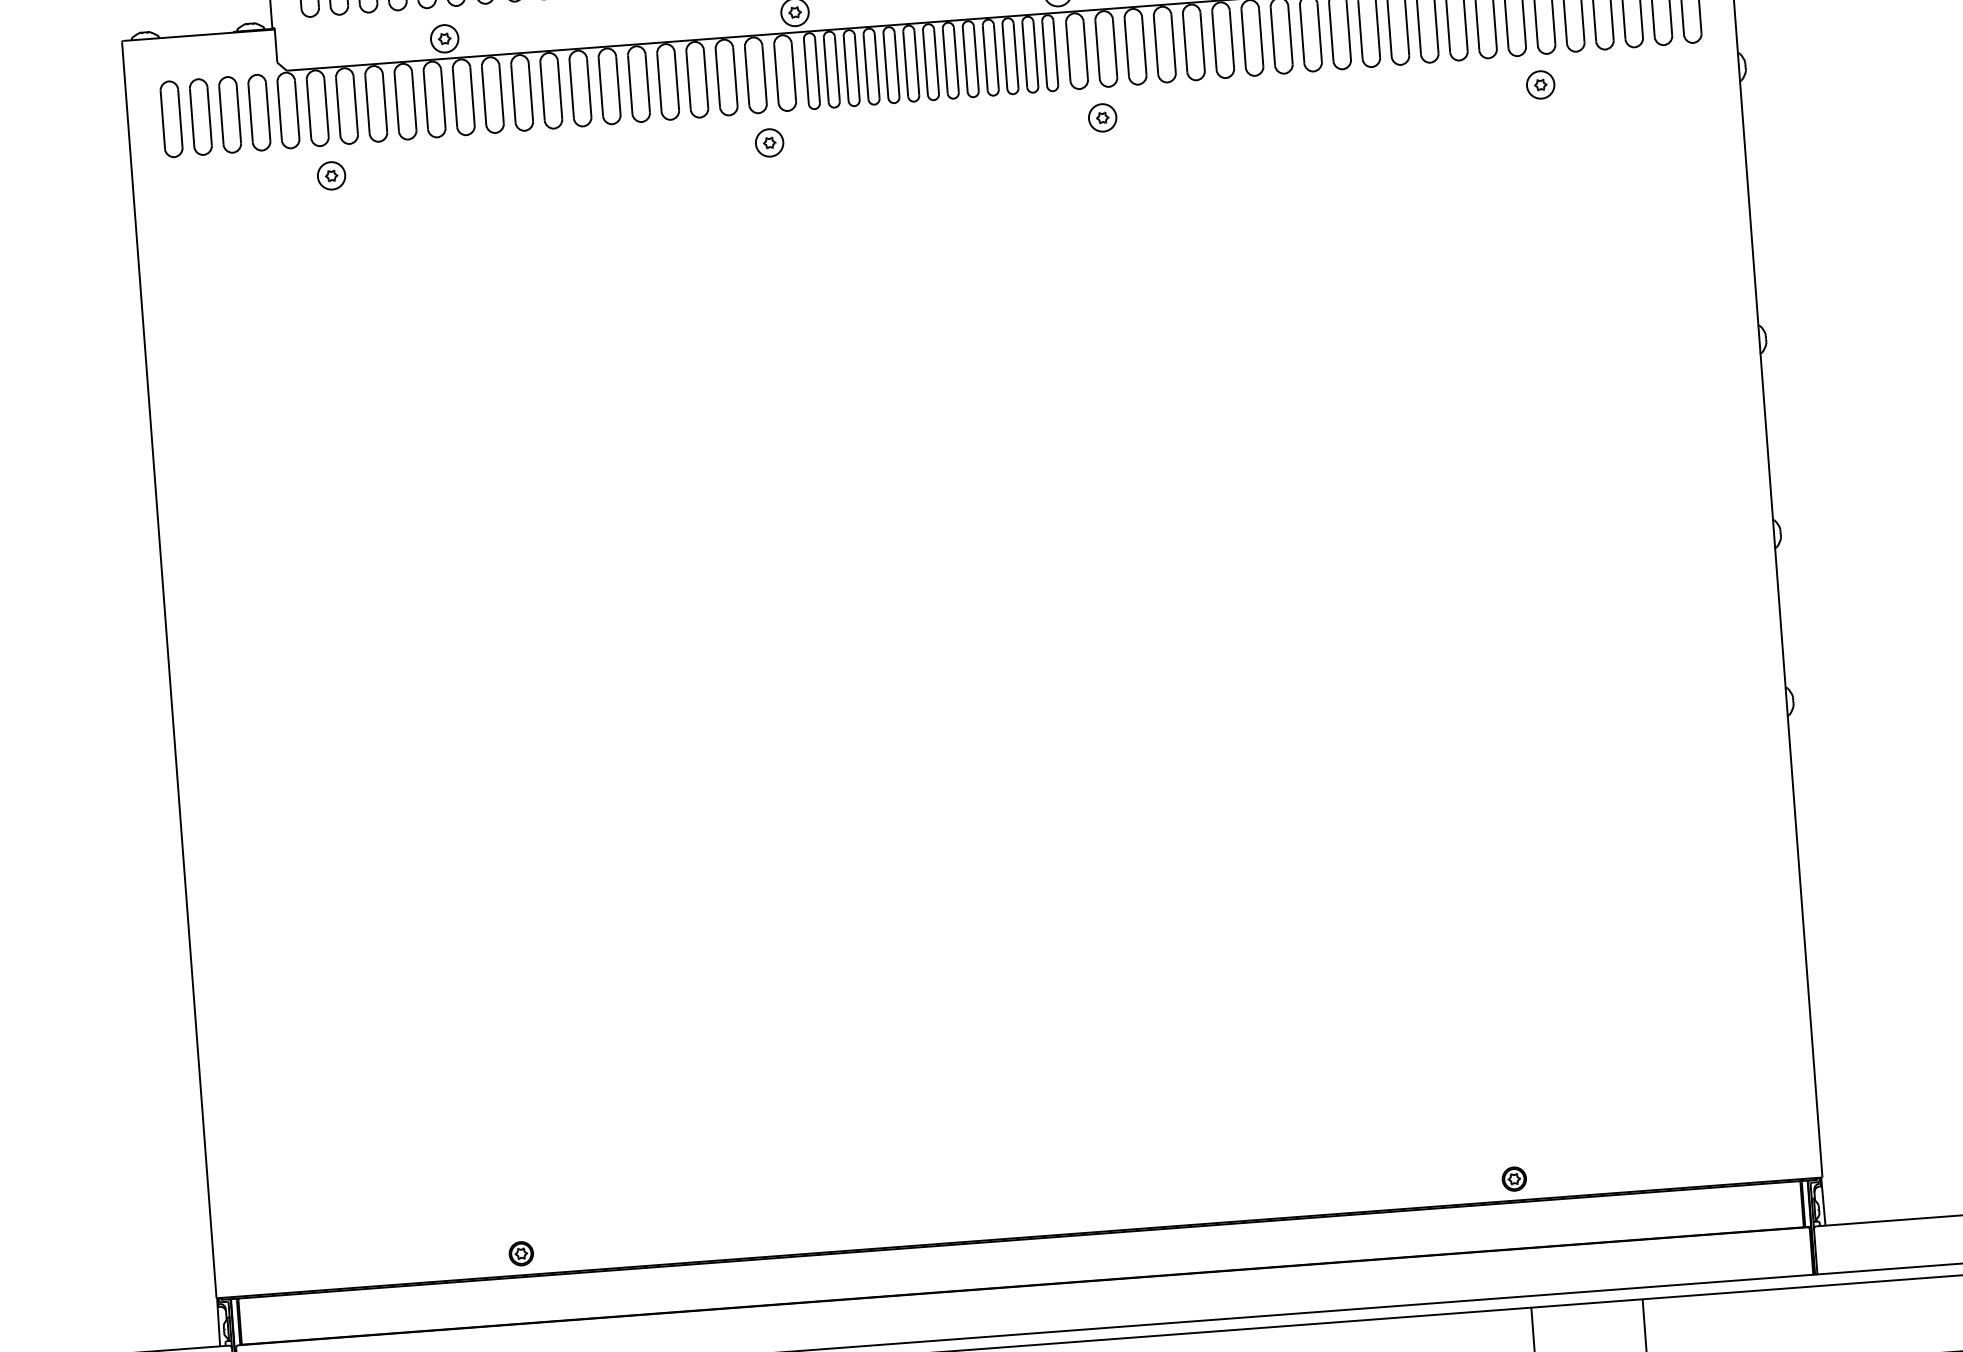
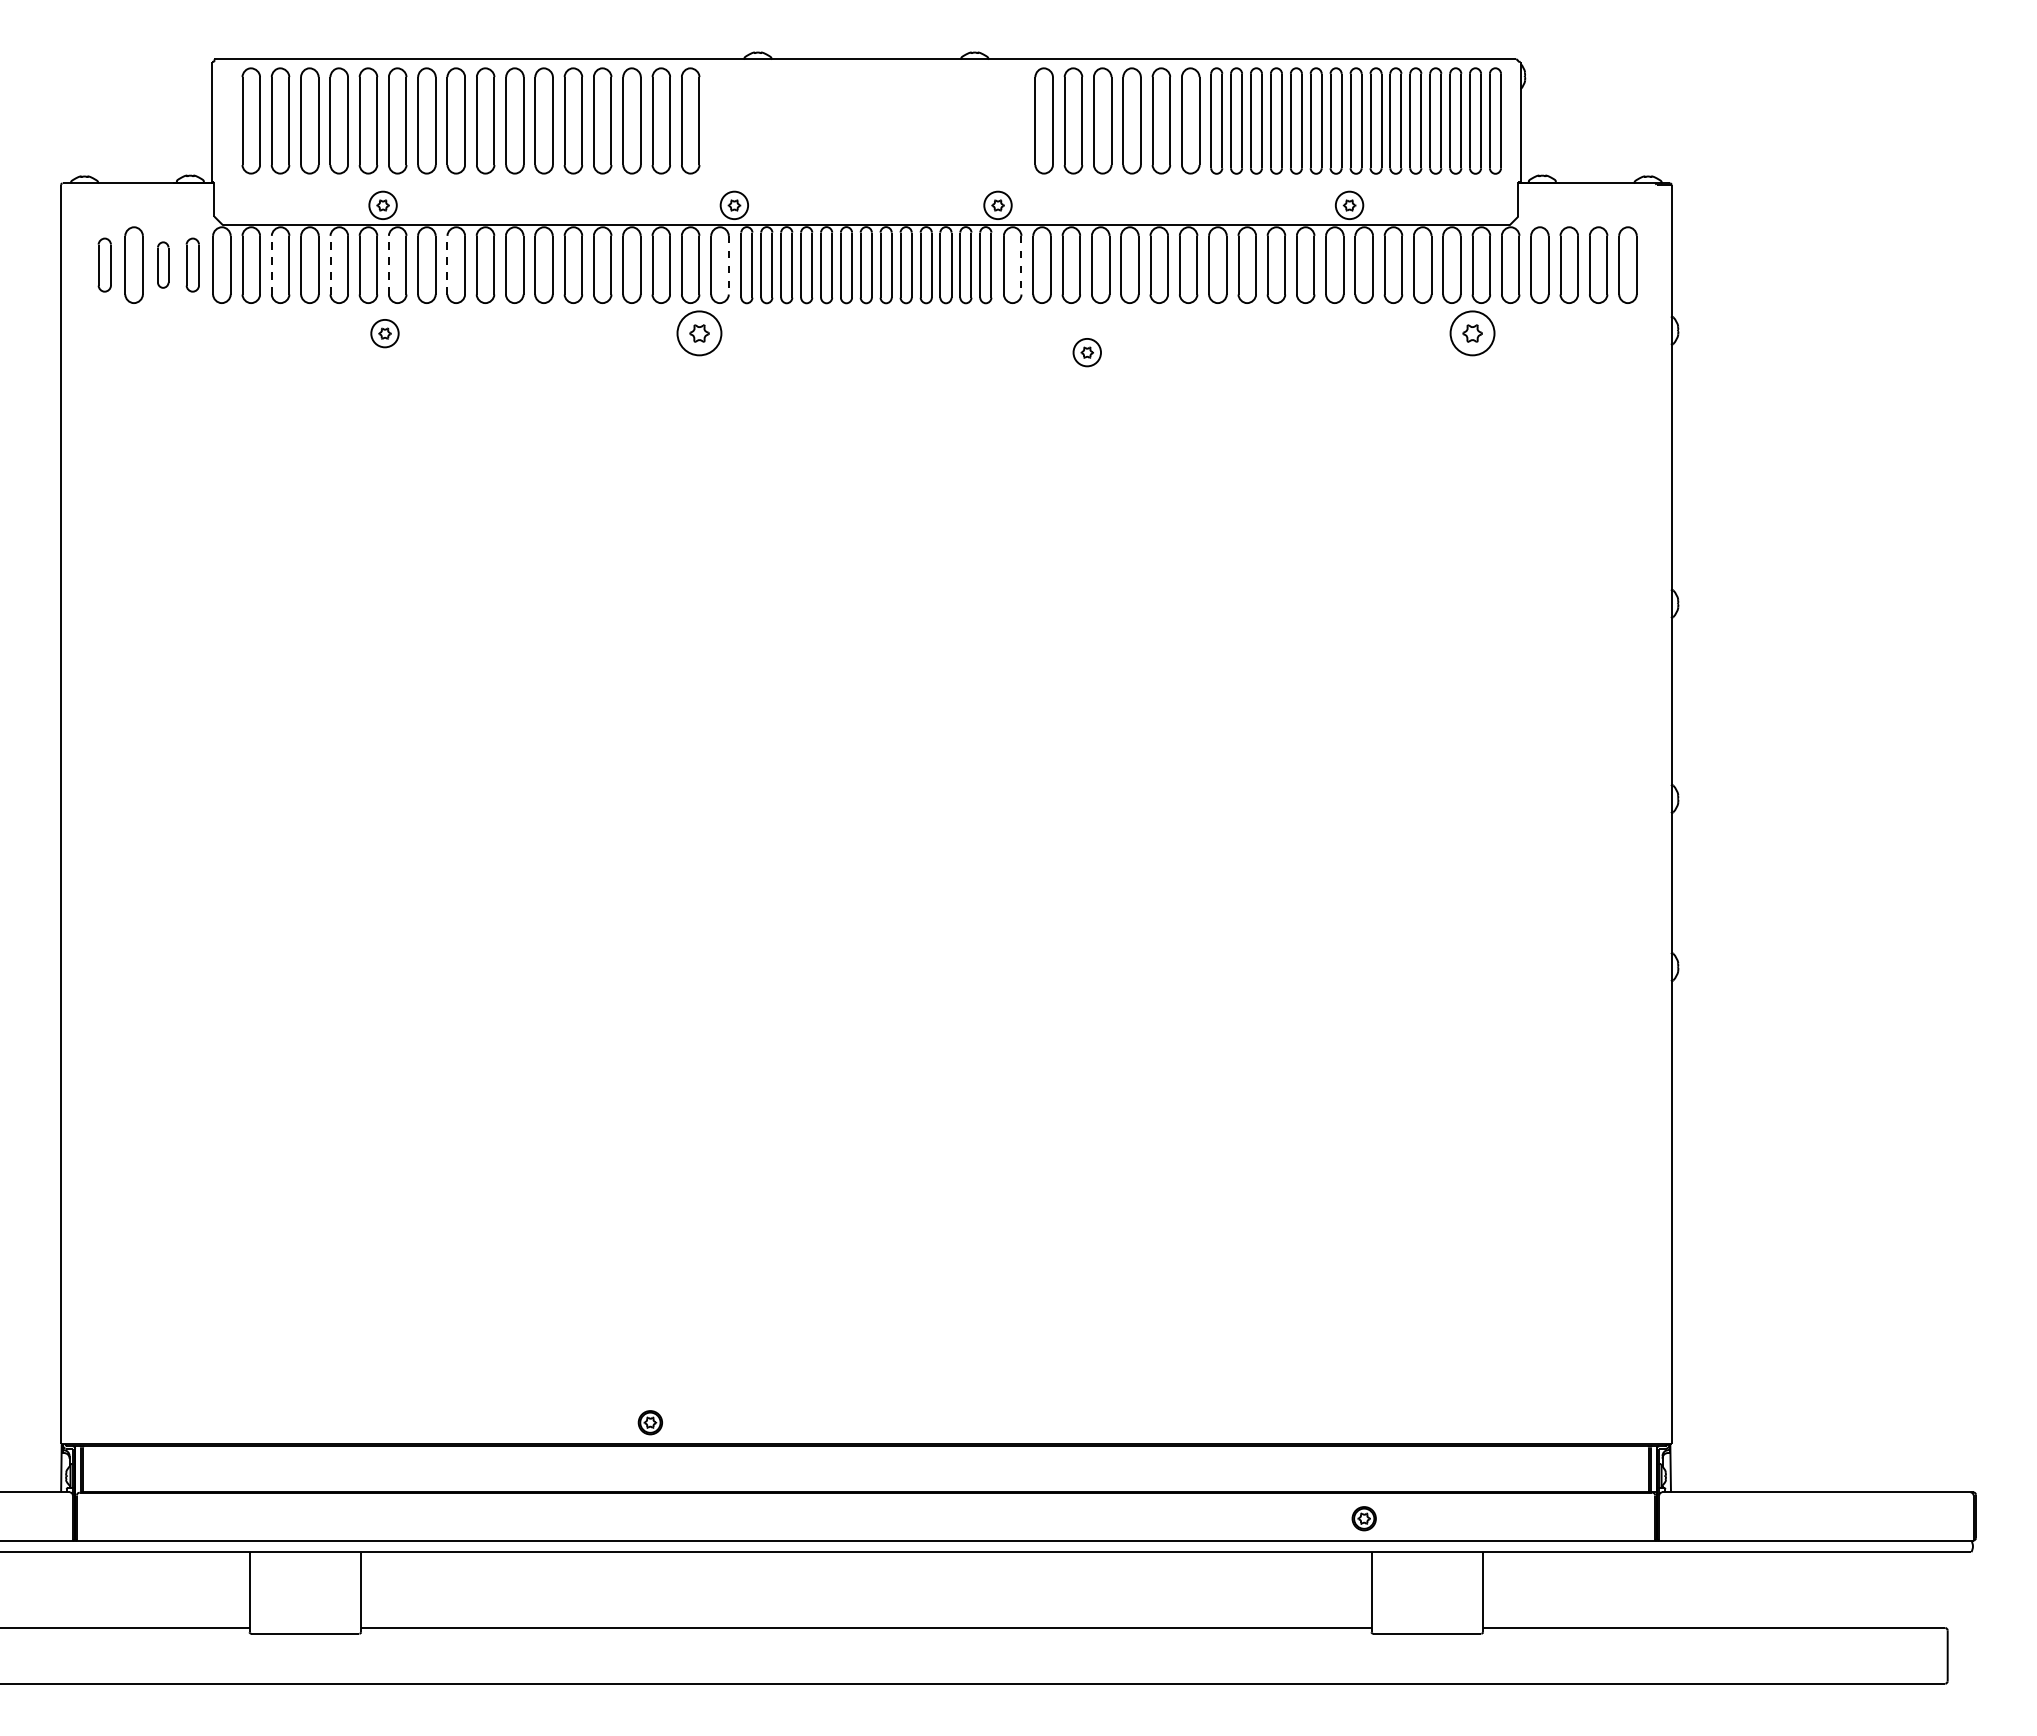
line: (1085, 50) -> (1021, 265), solid -> dashed
line: (793, 72) -> (728, 265), solid -> dashed
part: (1540, 84) -> (1472, 333), size x1.6
line: (513, 92) -> (447, 264), solid -> dashed
line: (454, 97) -> (388, 264), solid -> dashed
line: (396, 101) -> (330, 264), solid -> dashed
line: (337, 106) -> (271, 264), solid -> dashed
part: (259, 112) -> (192, 264), size x0.7
part: (229, 114) -> (162, 264), size x0.6
part: (1101, 117) -> (1086, 352), moved
part: (171, 118) -> (104, 264), size x0.7
part: (768, 142) -> (698, 333), size x1.6
part: (331, 175) -> (384, 333), moved
part: (1513, 1178) -> (1363, 1518), moved
part: (520, 1253) -> (649, 1422), moved

